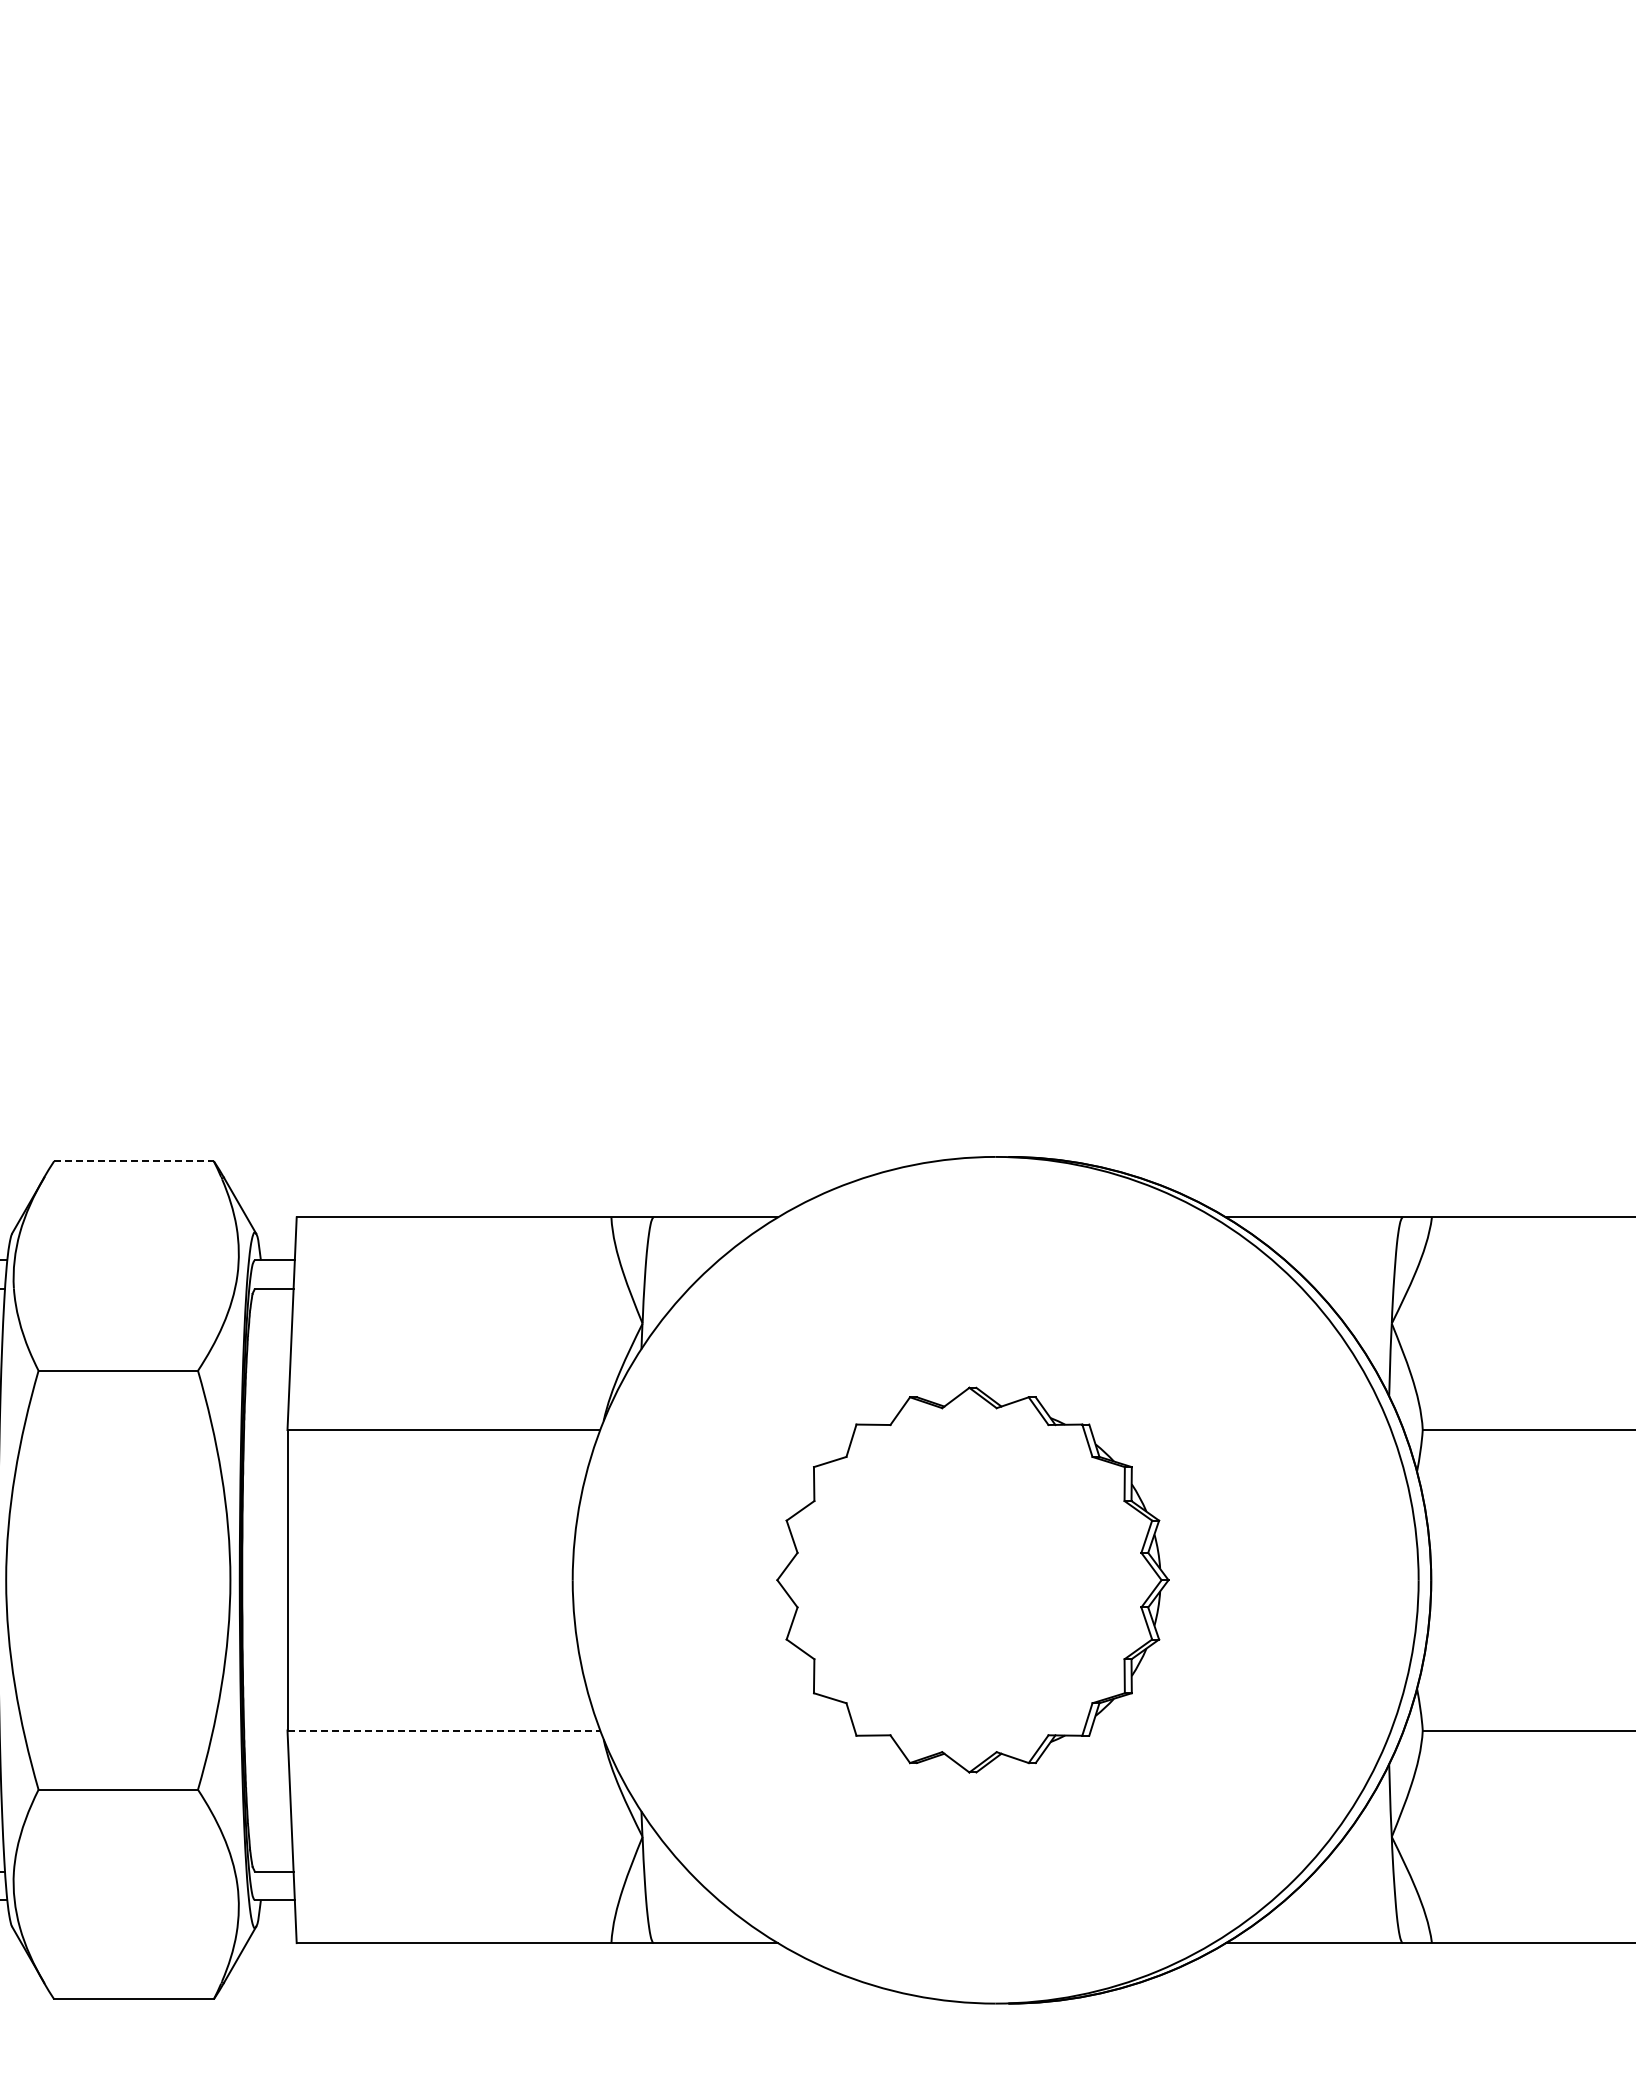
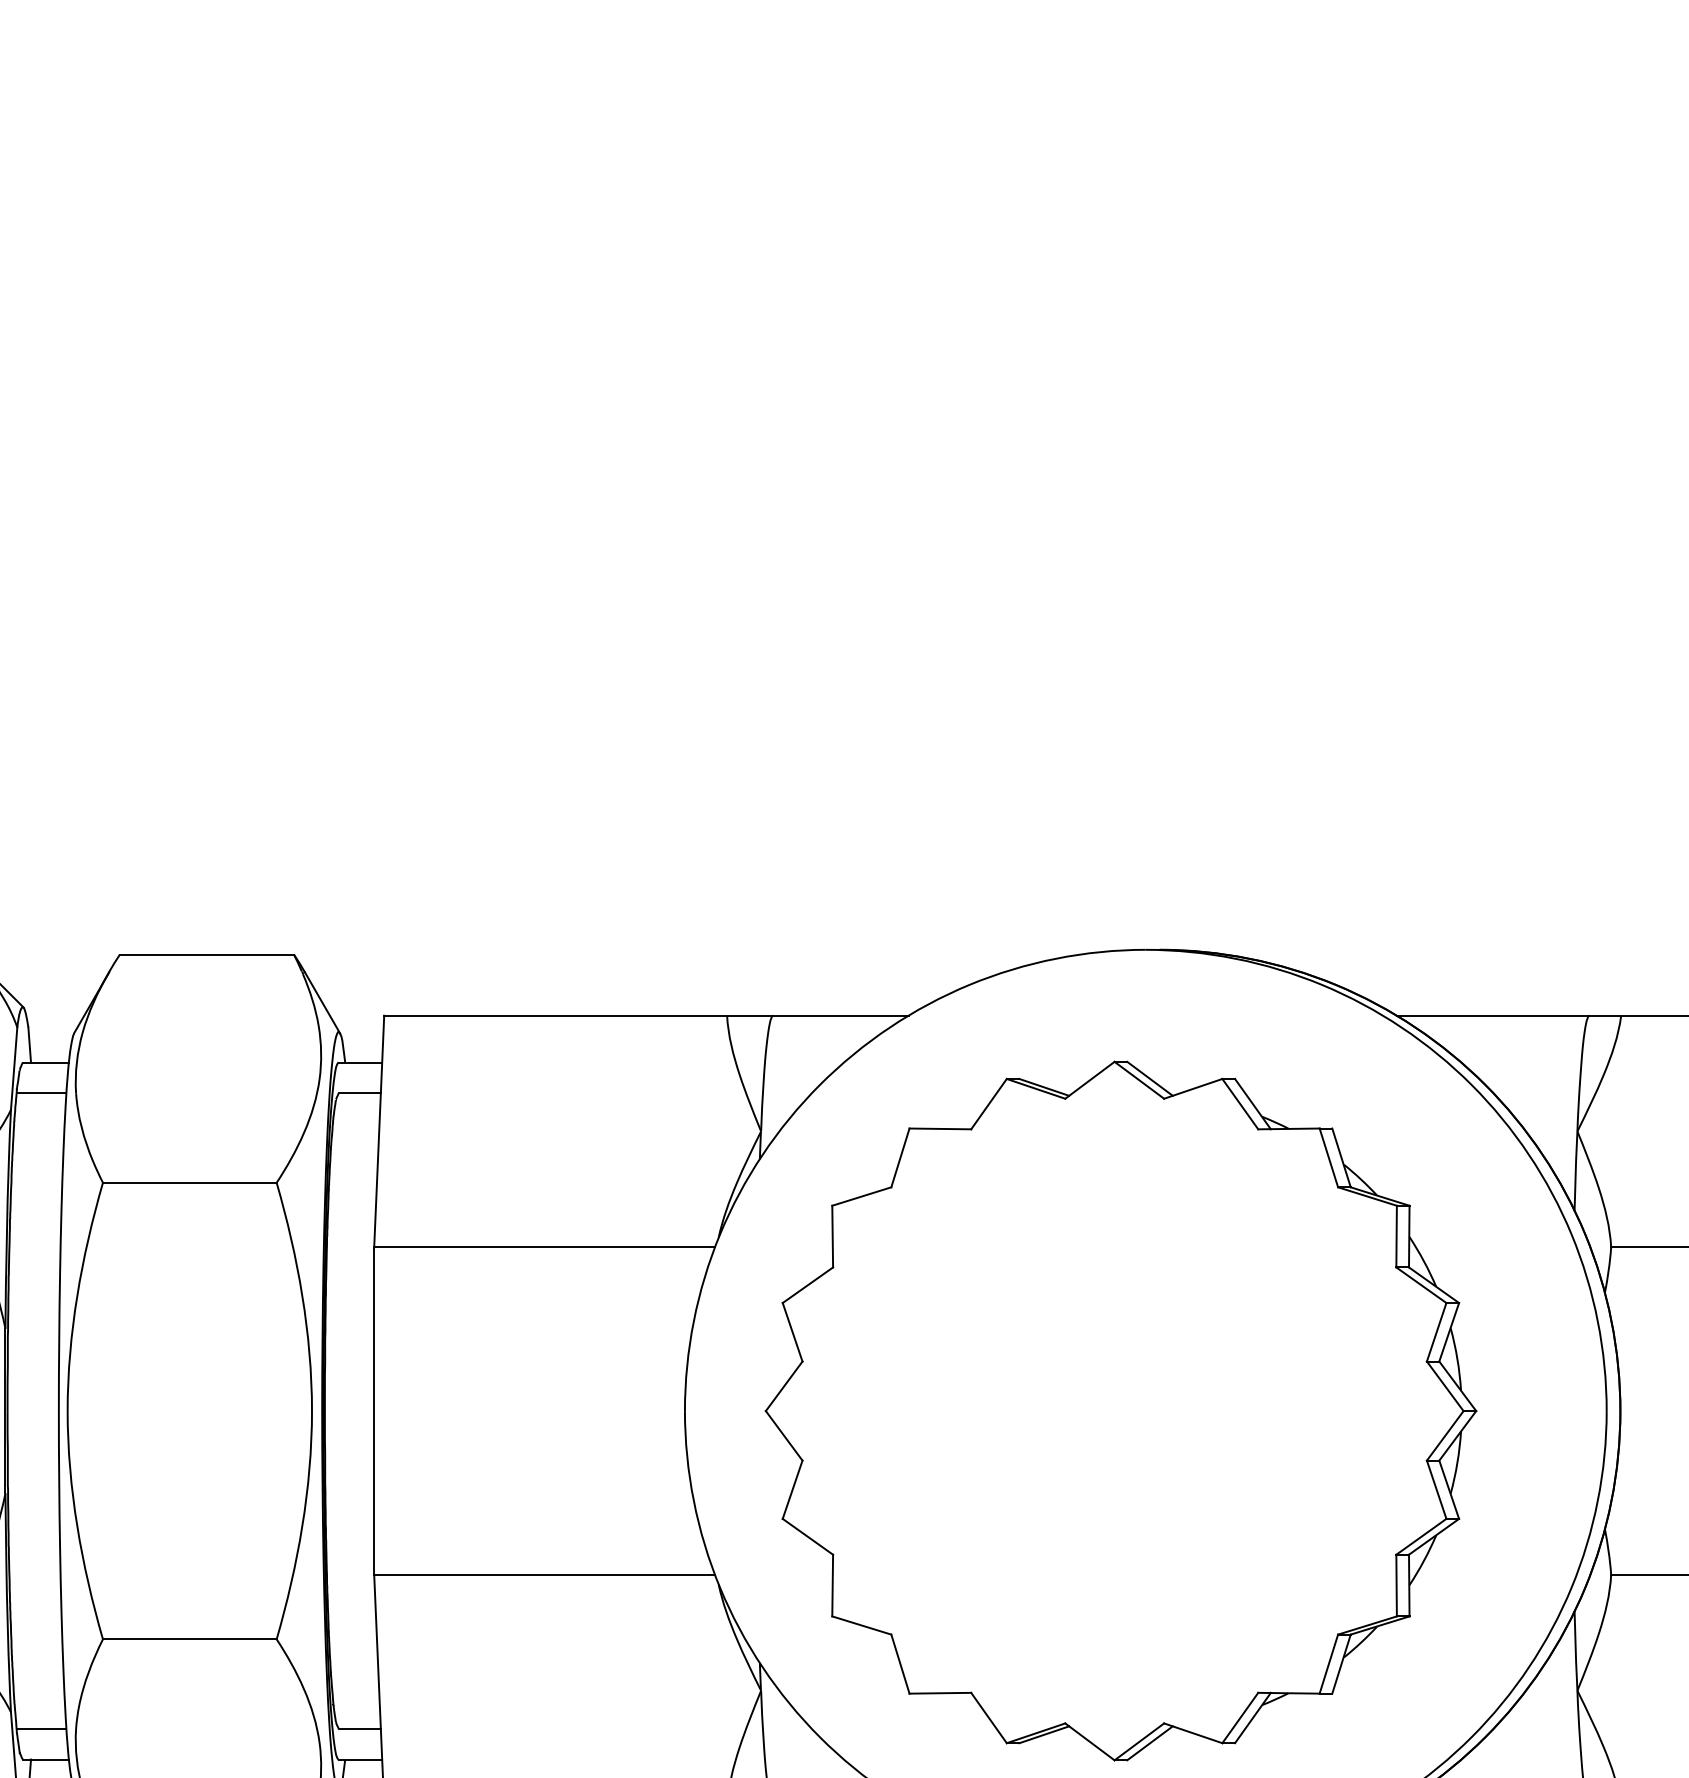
line: (134, 1161) -> (207, 954), dashed -> solid
part: (972, 1579) -> (1120, 1410), size x1.67
line: (444, 1730) -> (545, 1574), dashed -> solid

